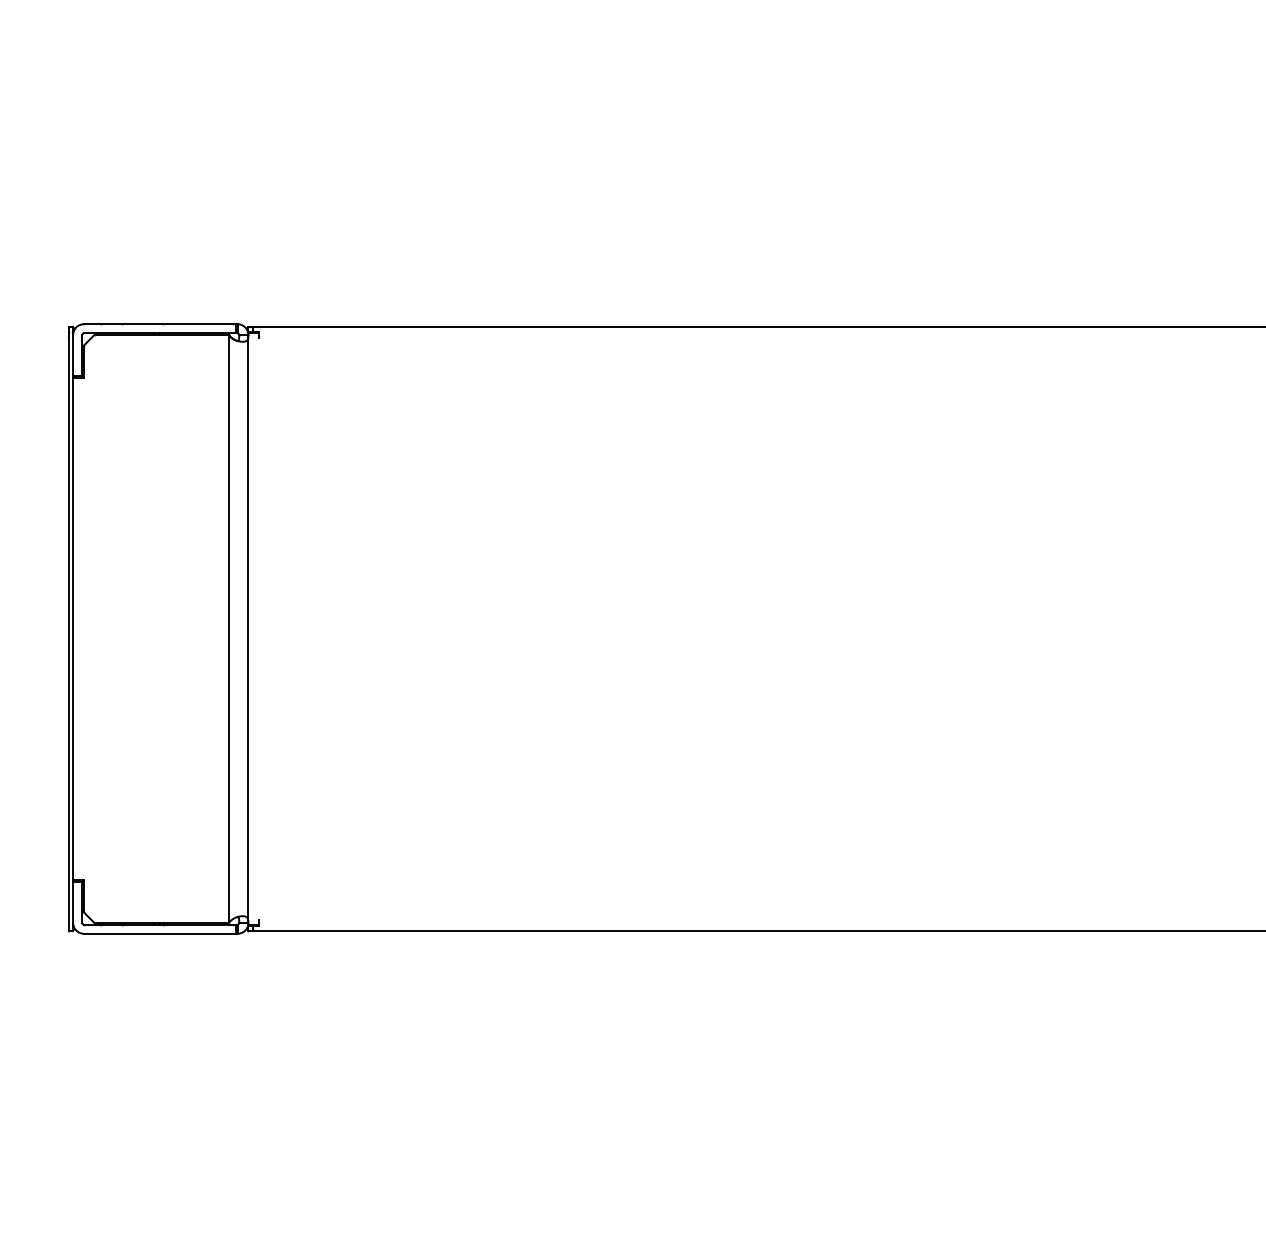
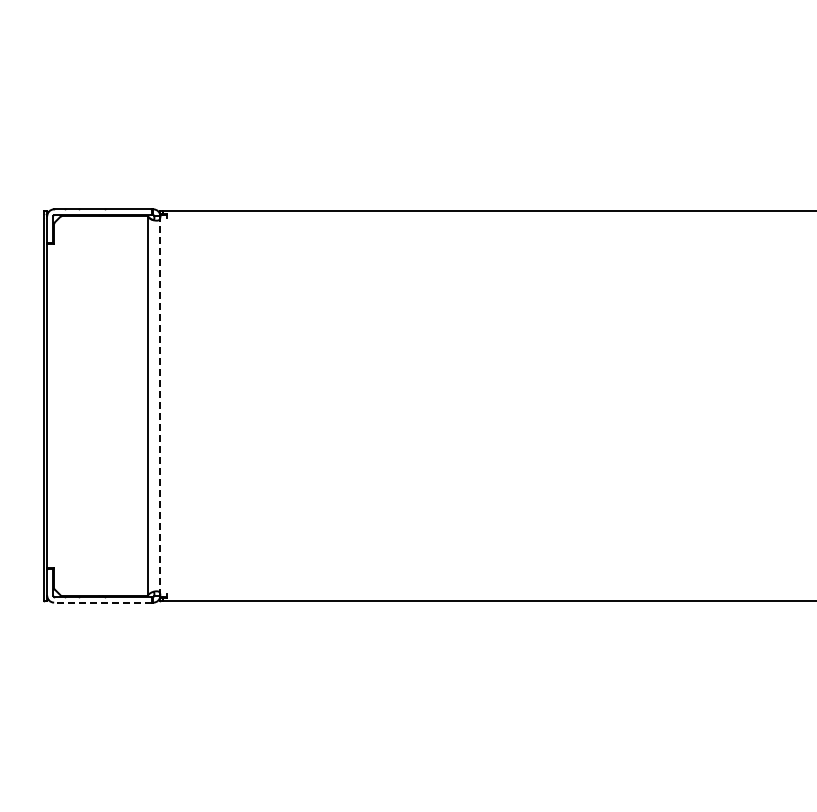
line: (248, 628) -> (160, 405), solid -> dashed
line: (158, 933) -> (102, 602), solid -> dashed

